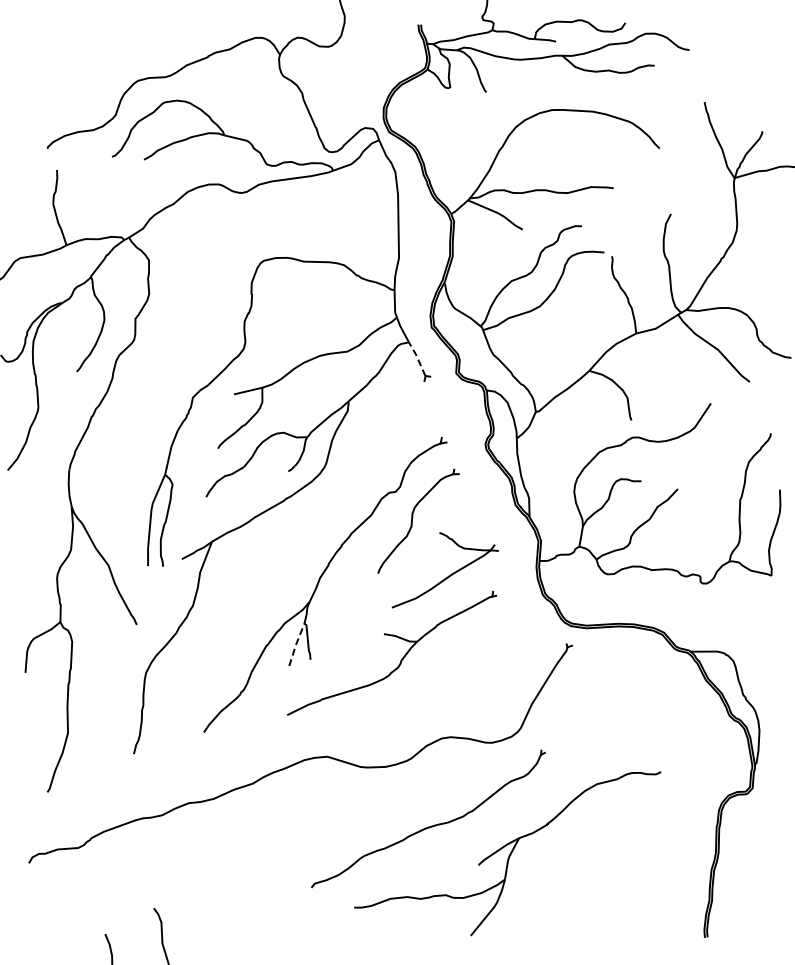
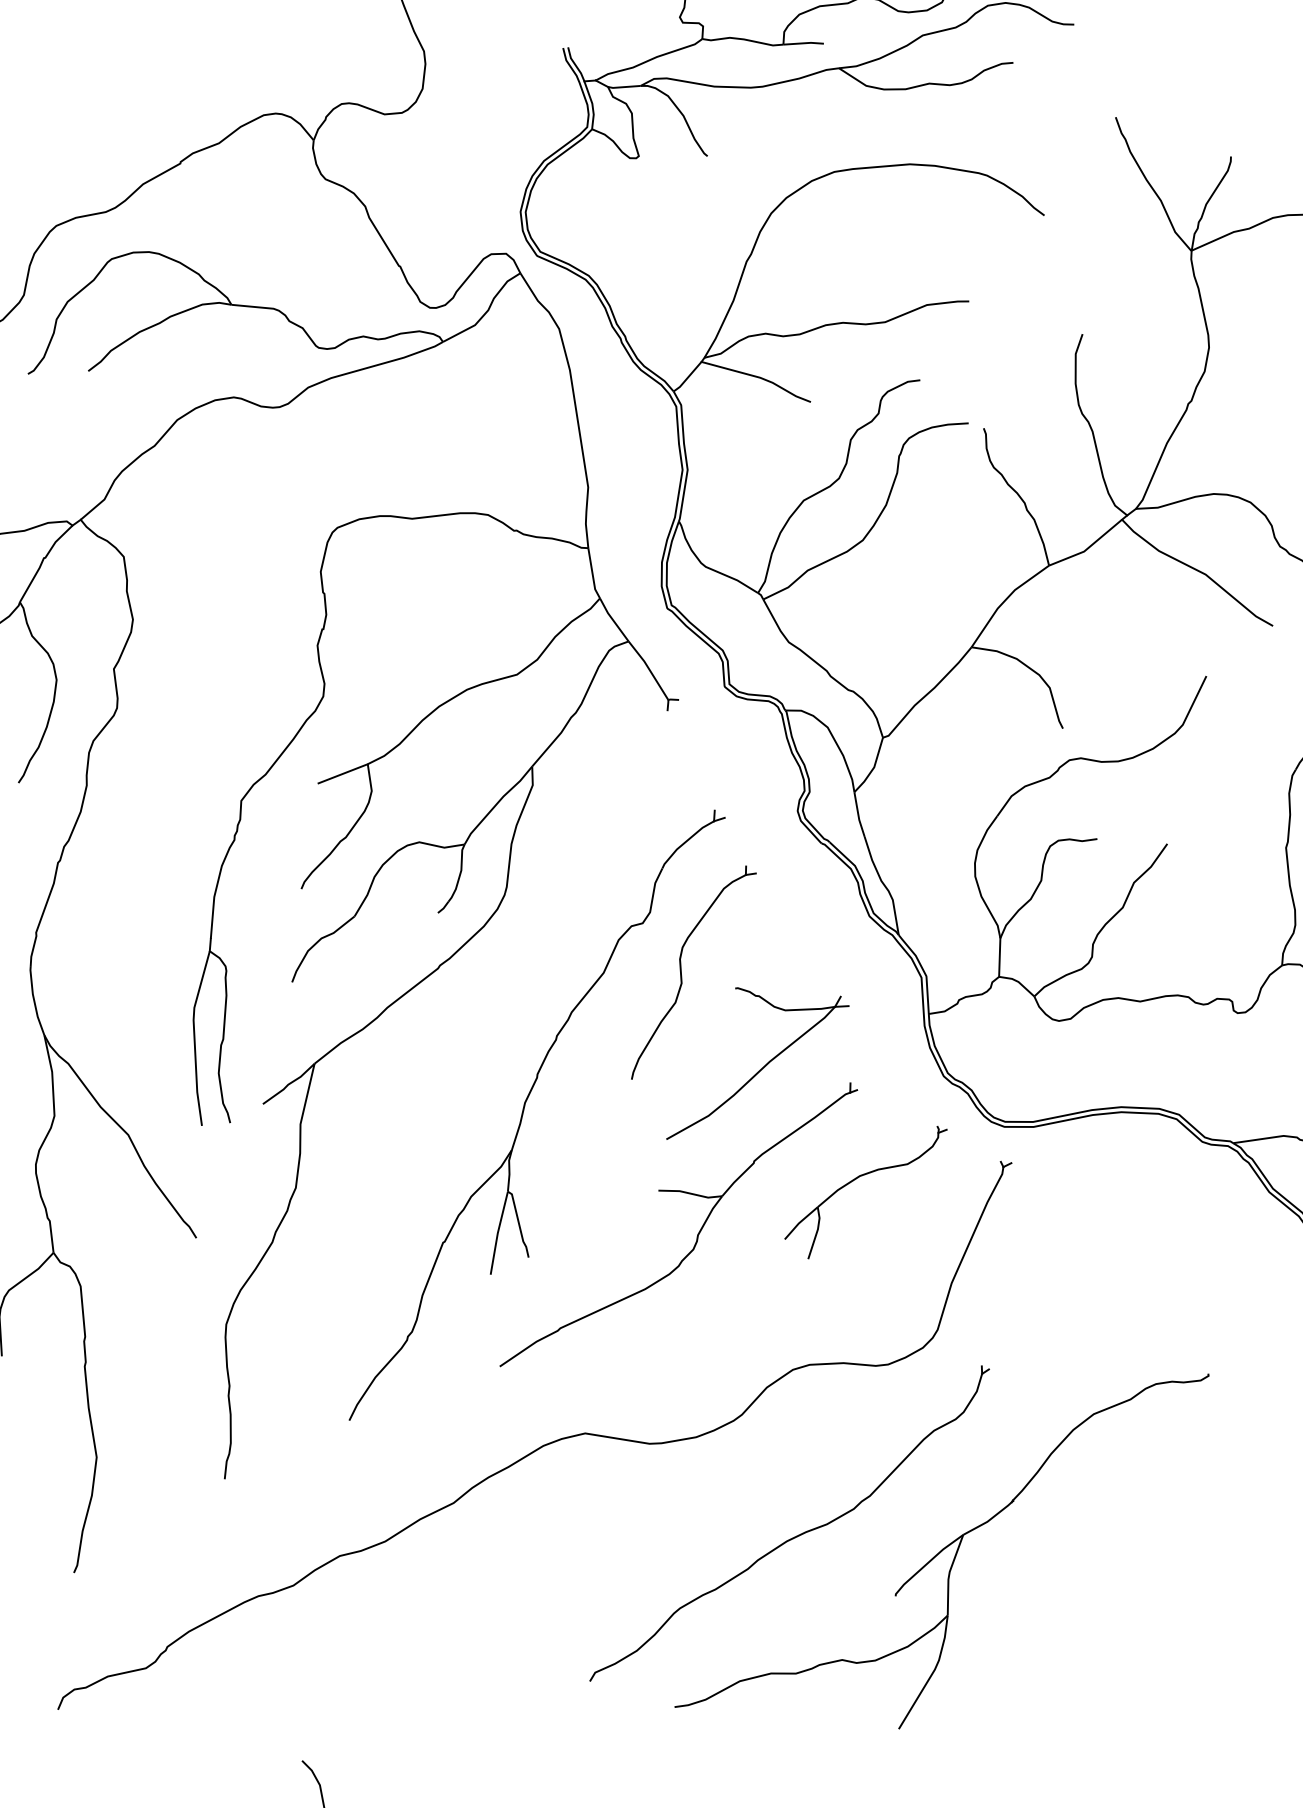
line: (417, 358) -> (648, 669), dashed -> solid
part: (489, 643) -> (857, 1180), added
line: (296, 644) -> (498, 1232), dashed -> solid

